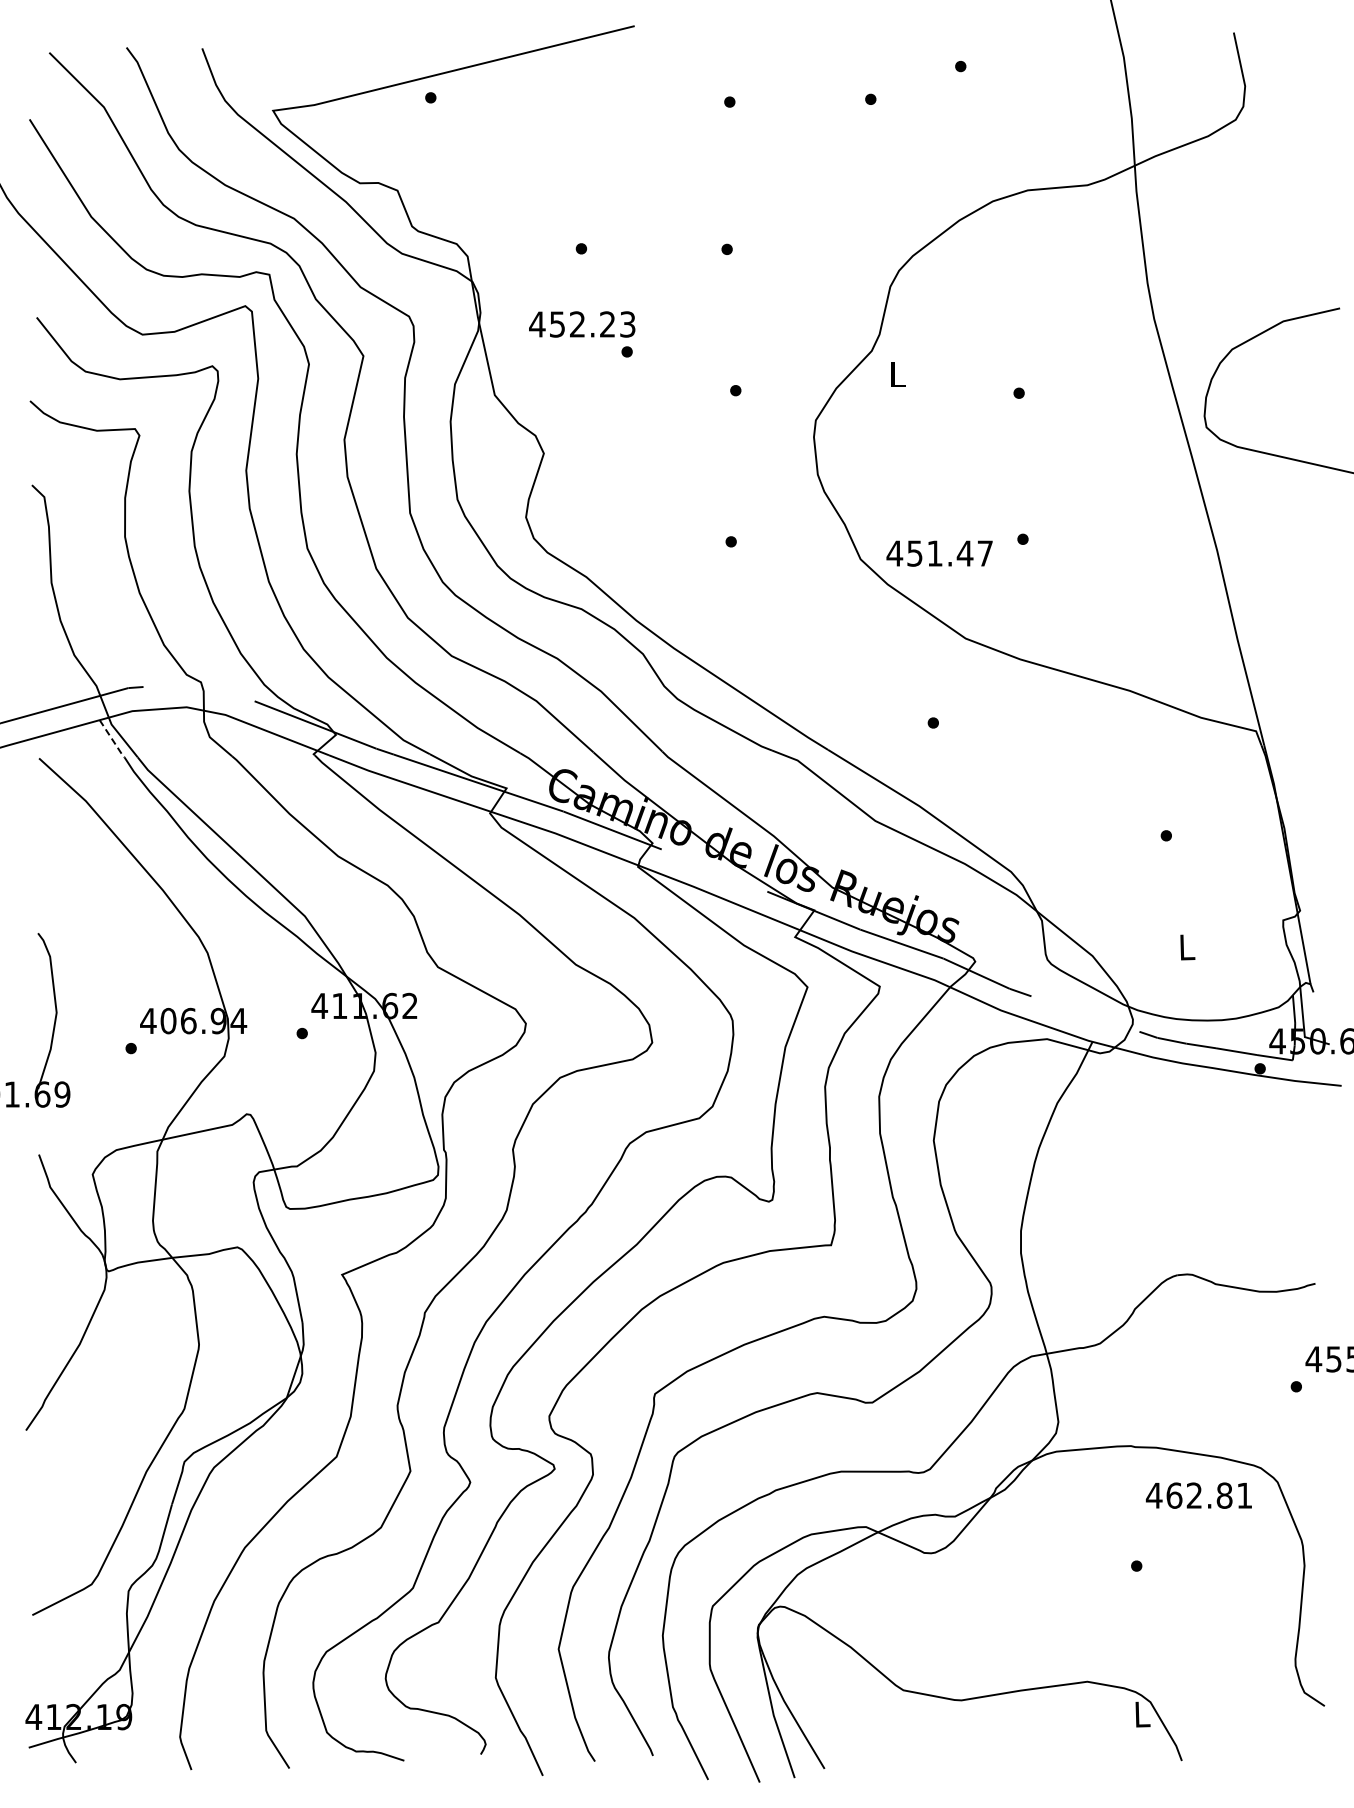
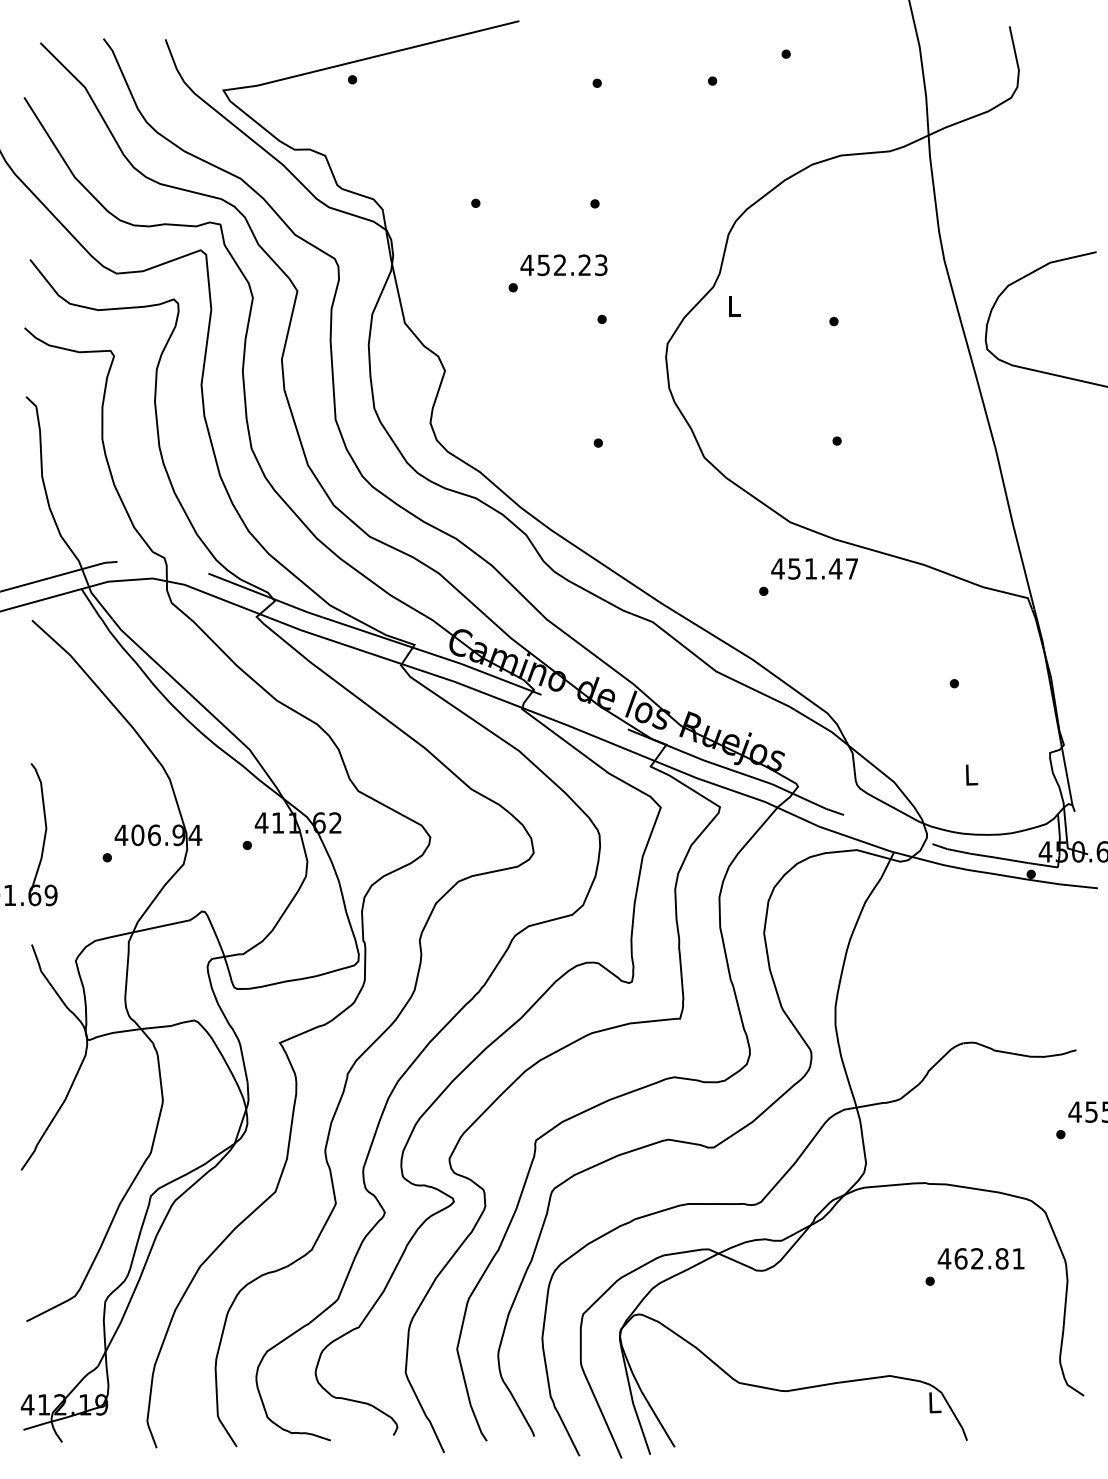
text: (582, 324) -> (564, 265), moved
text: (939, 553) -> (814, 568), moved
line: (112, 739) -> (92, 604), dashed -> solid
text: (1198, 1495) -> (980, 1258), moved

